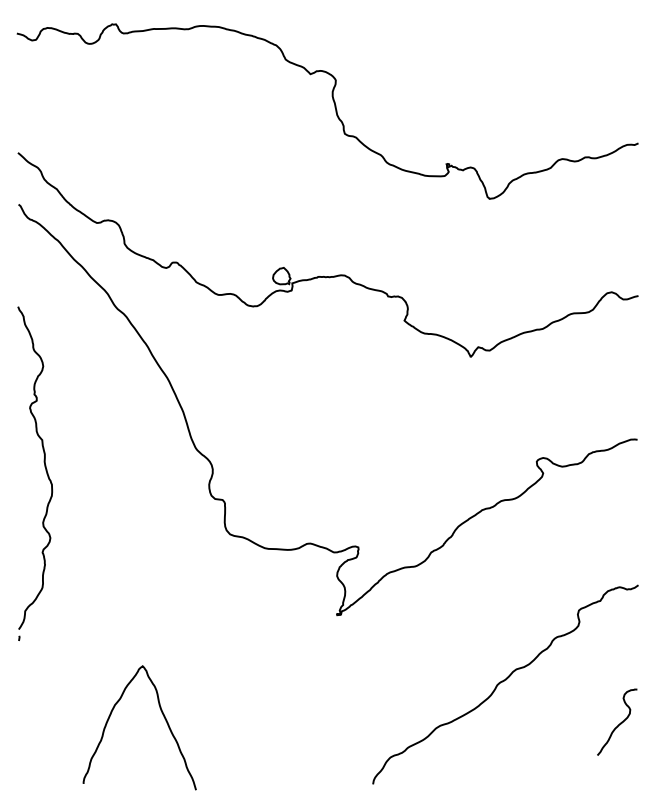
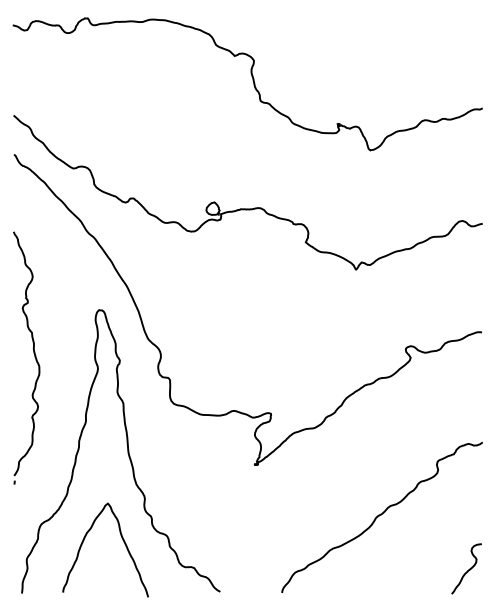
curve: (168, 597) -> (127, 451), added
curve: (619, 722) -> (468, 569), moved

